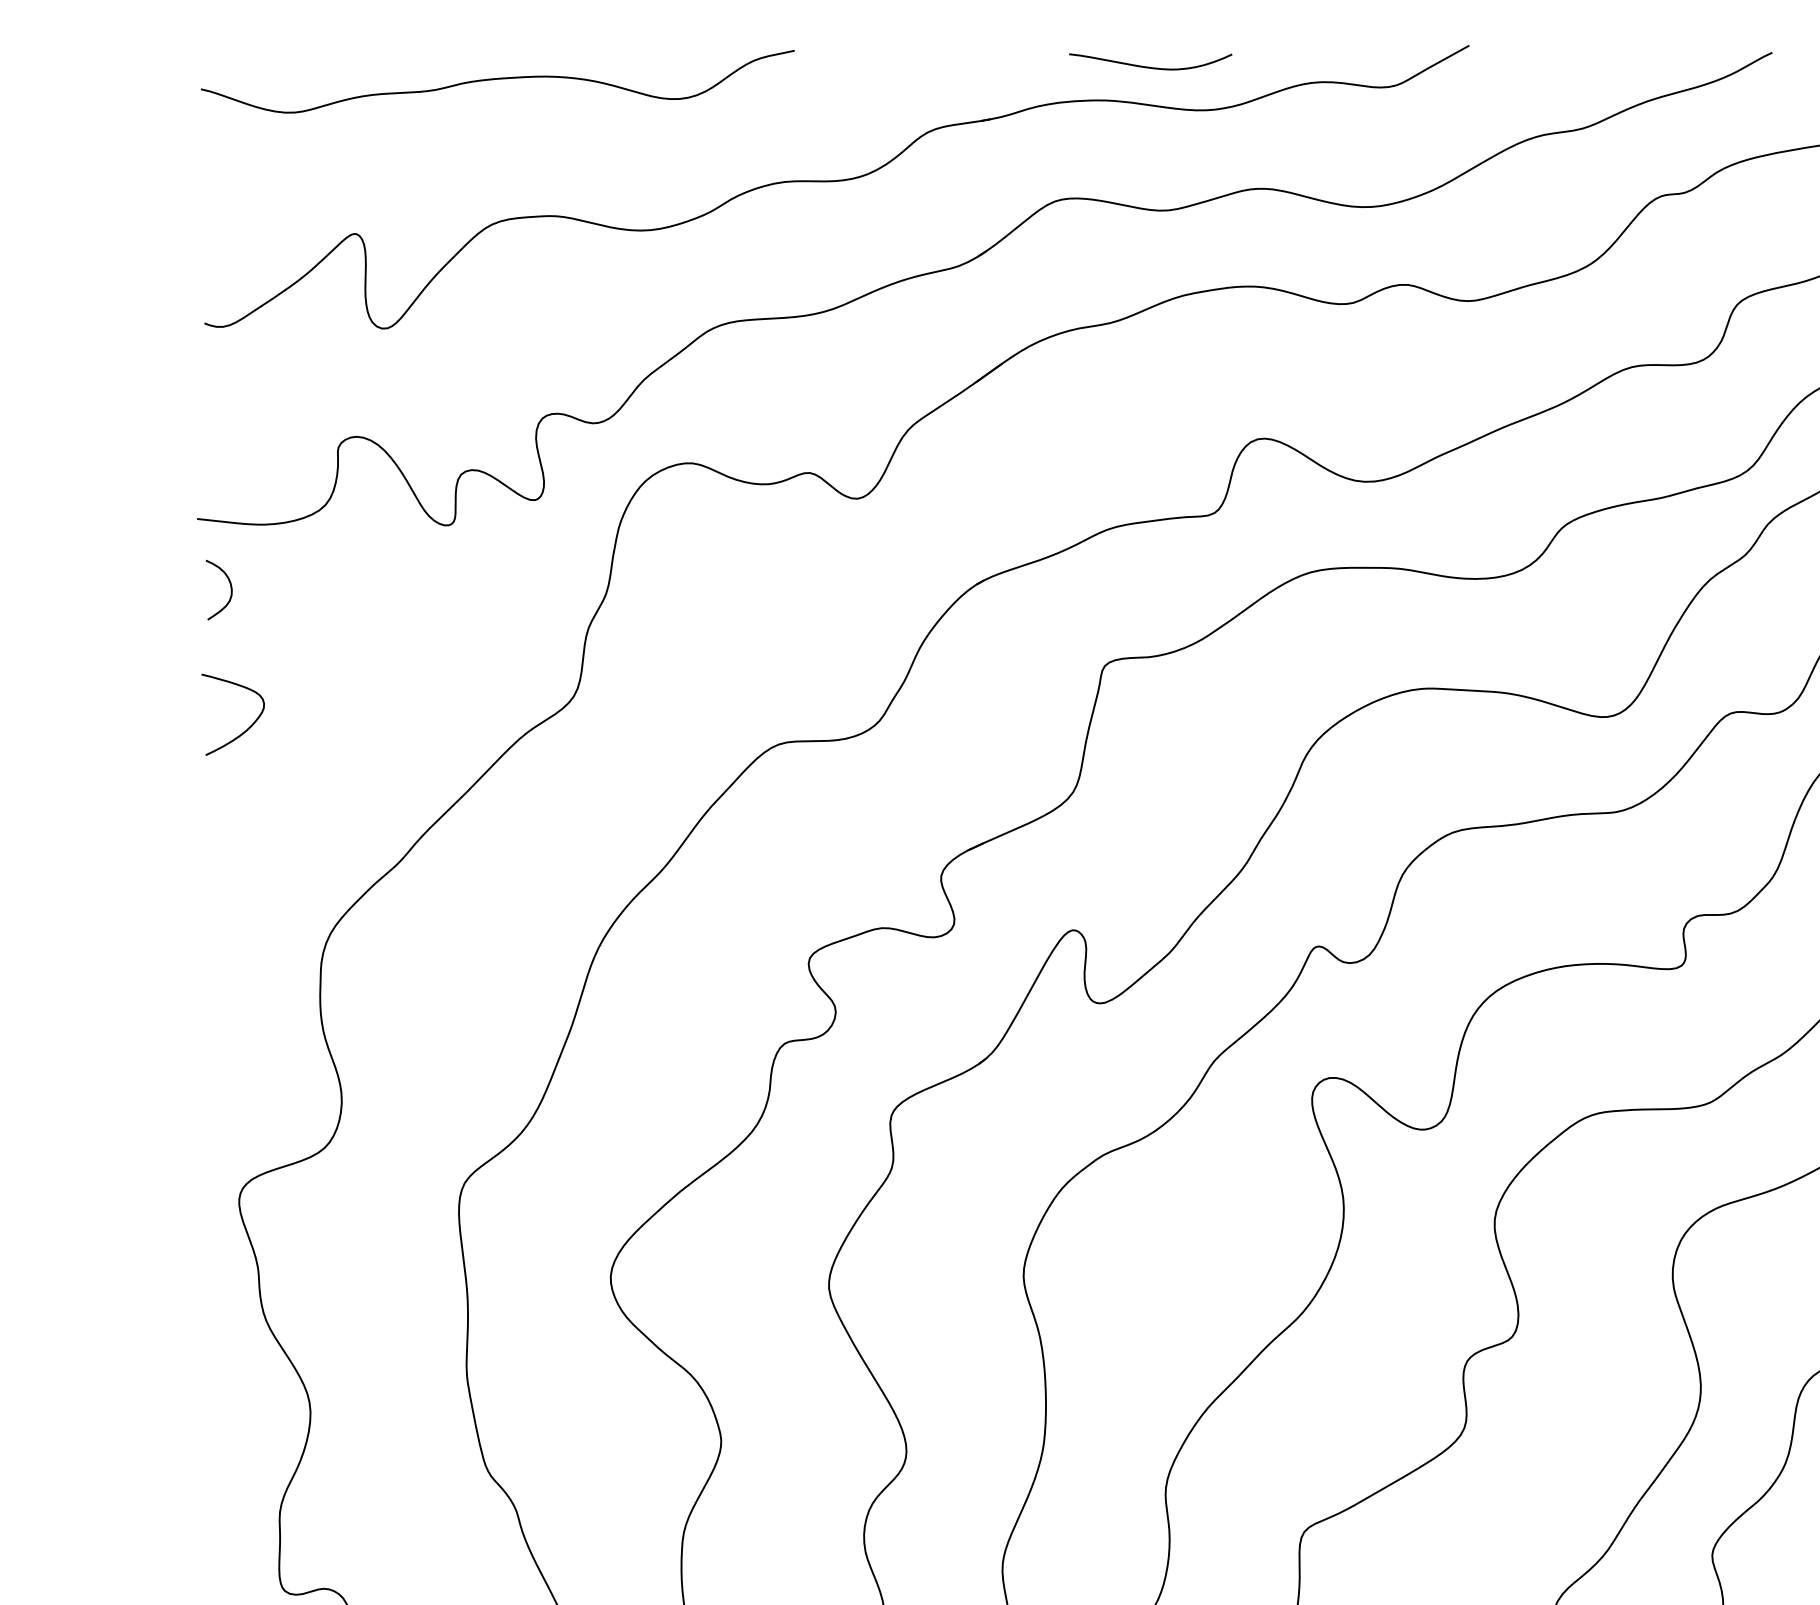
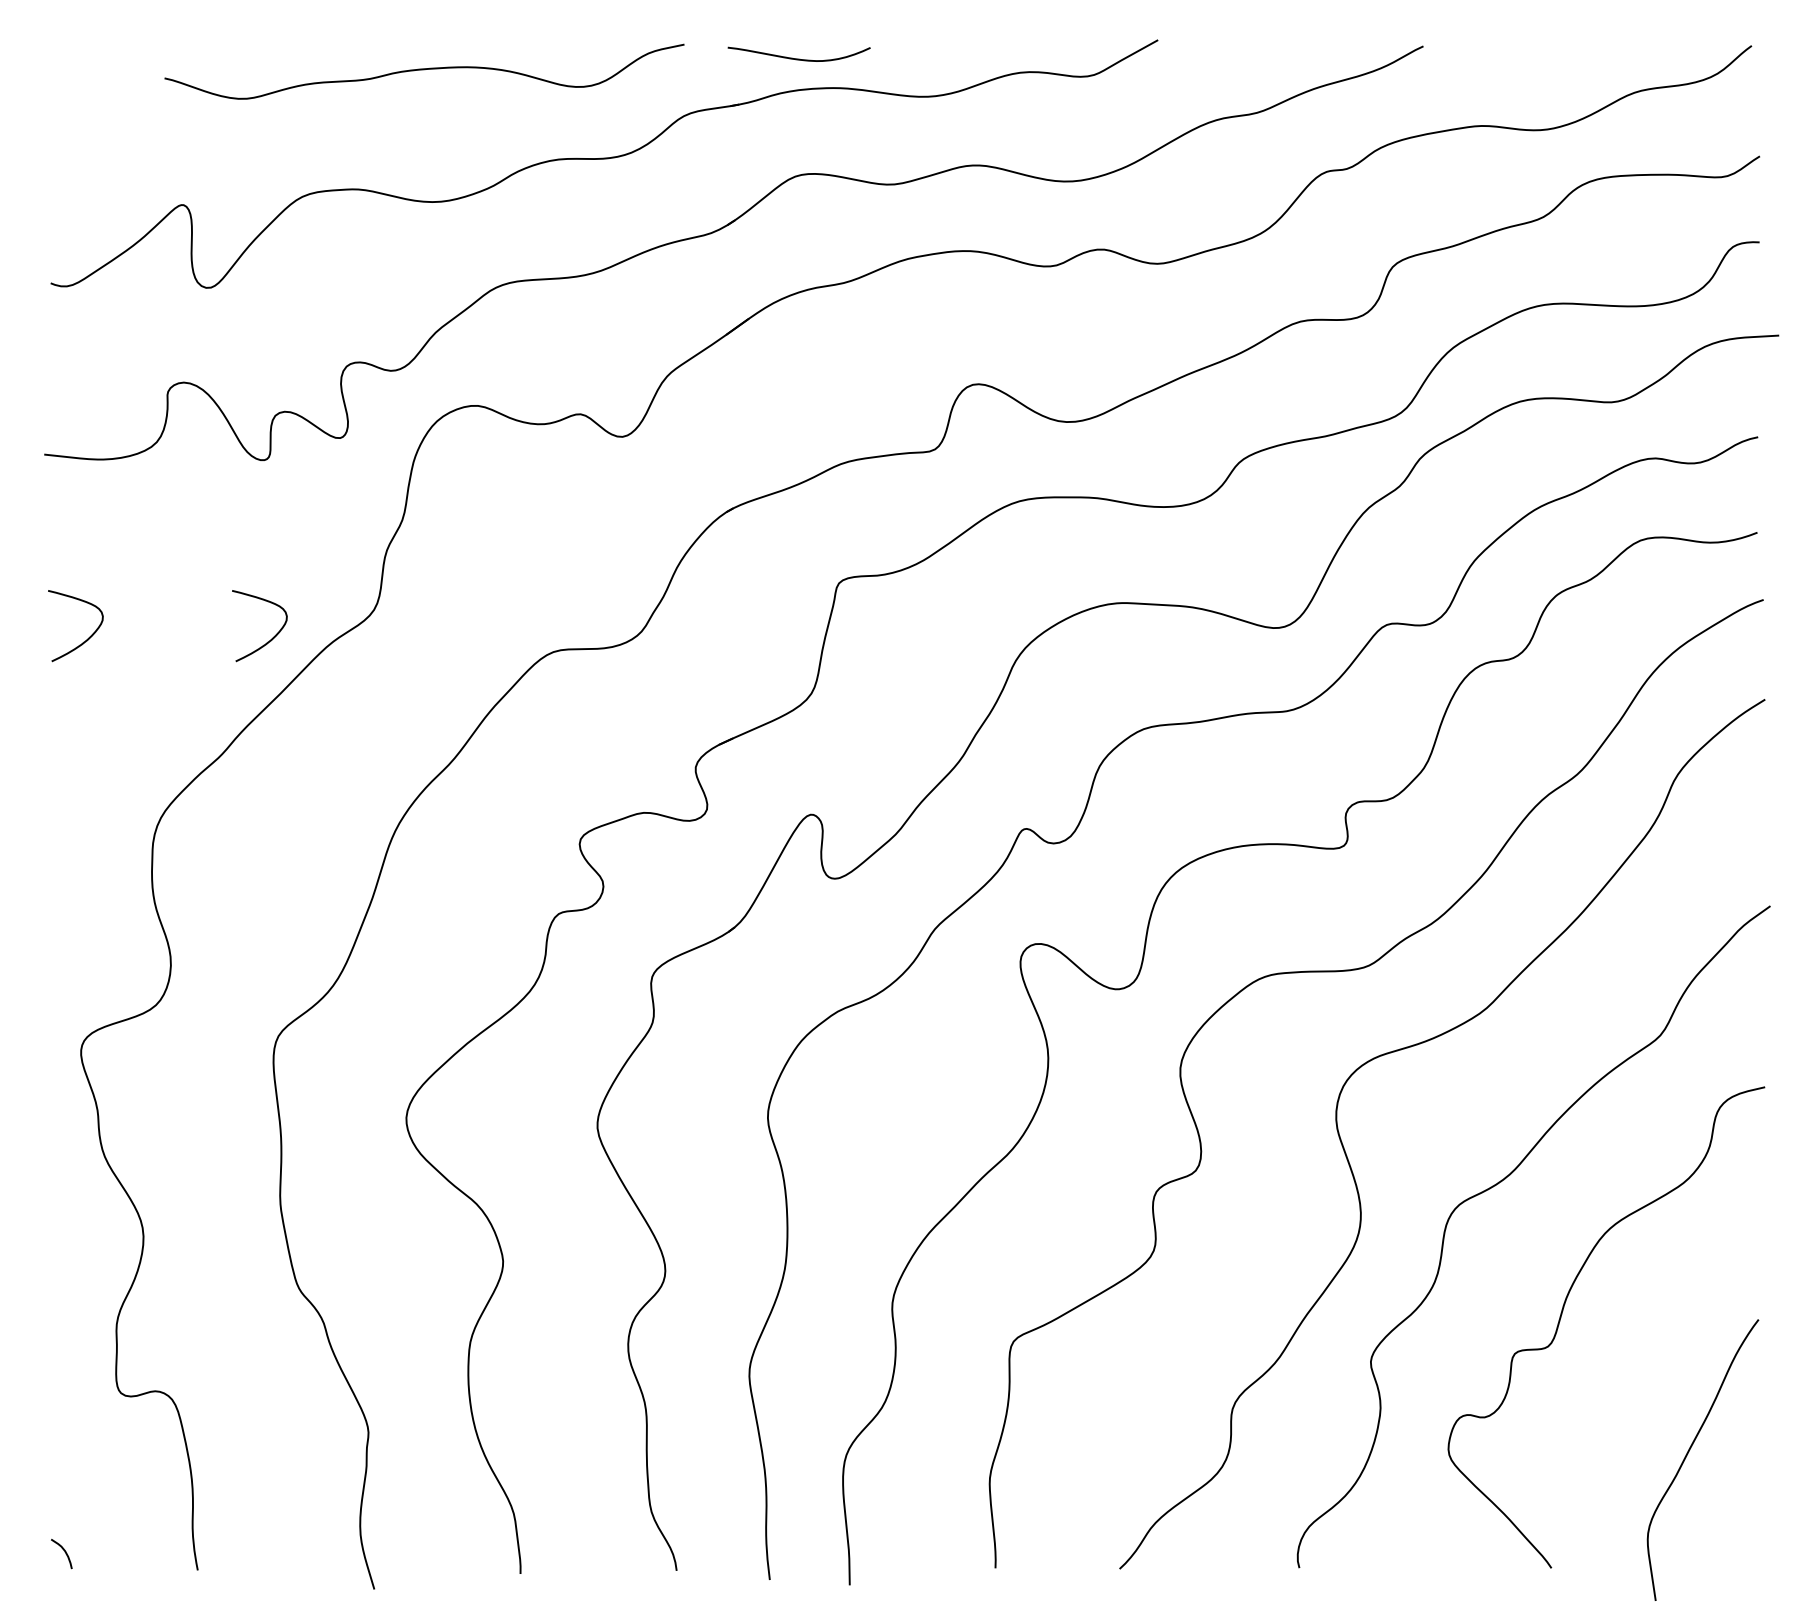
curve: (1149, 66) -> (798, 58), moved
curve: (497, 80) -> (424, 70), moved
curve: (230, 589) -> (73, 516), removed
curve: (456, 729) -> (271, 638), added

